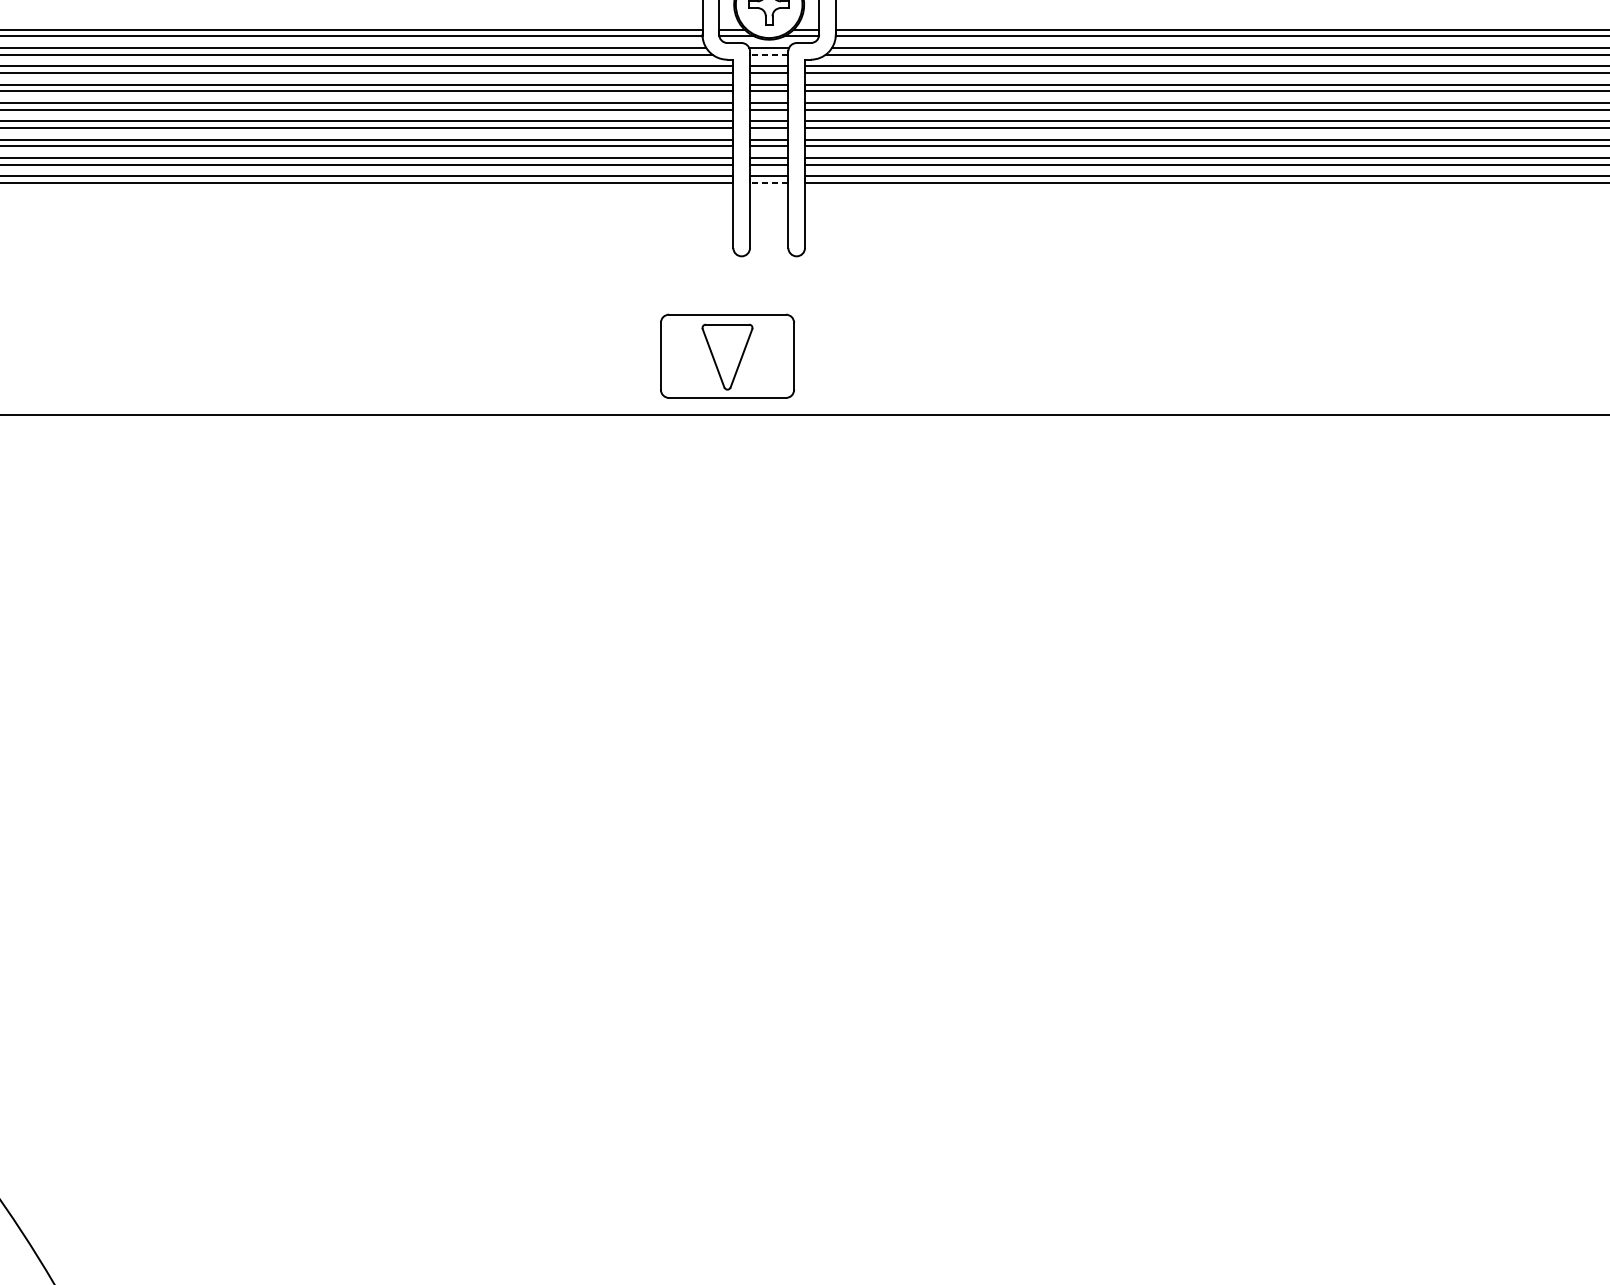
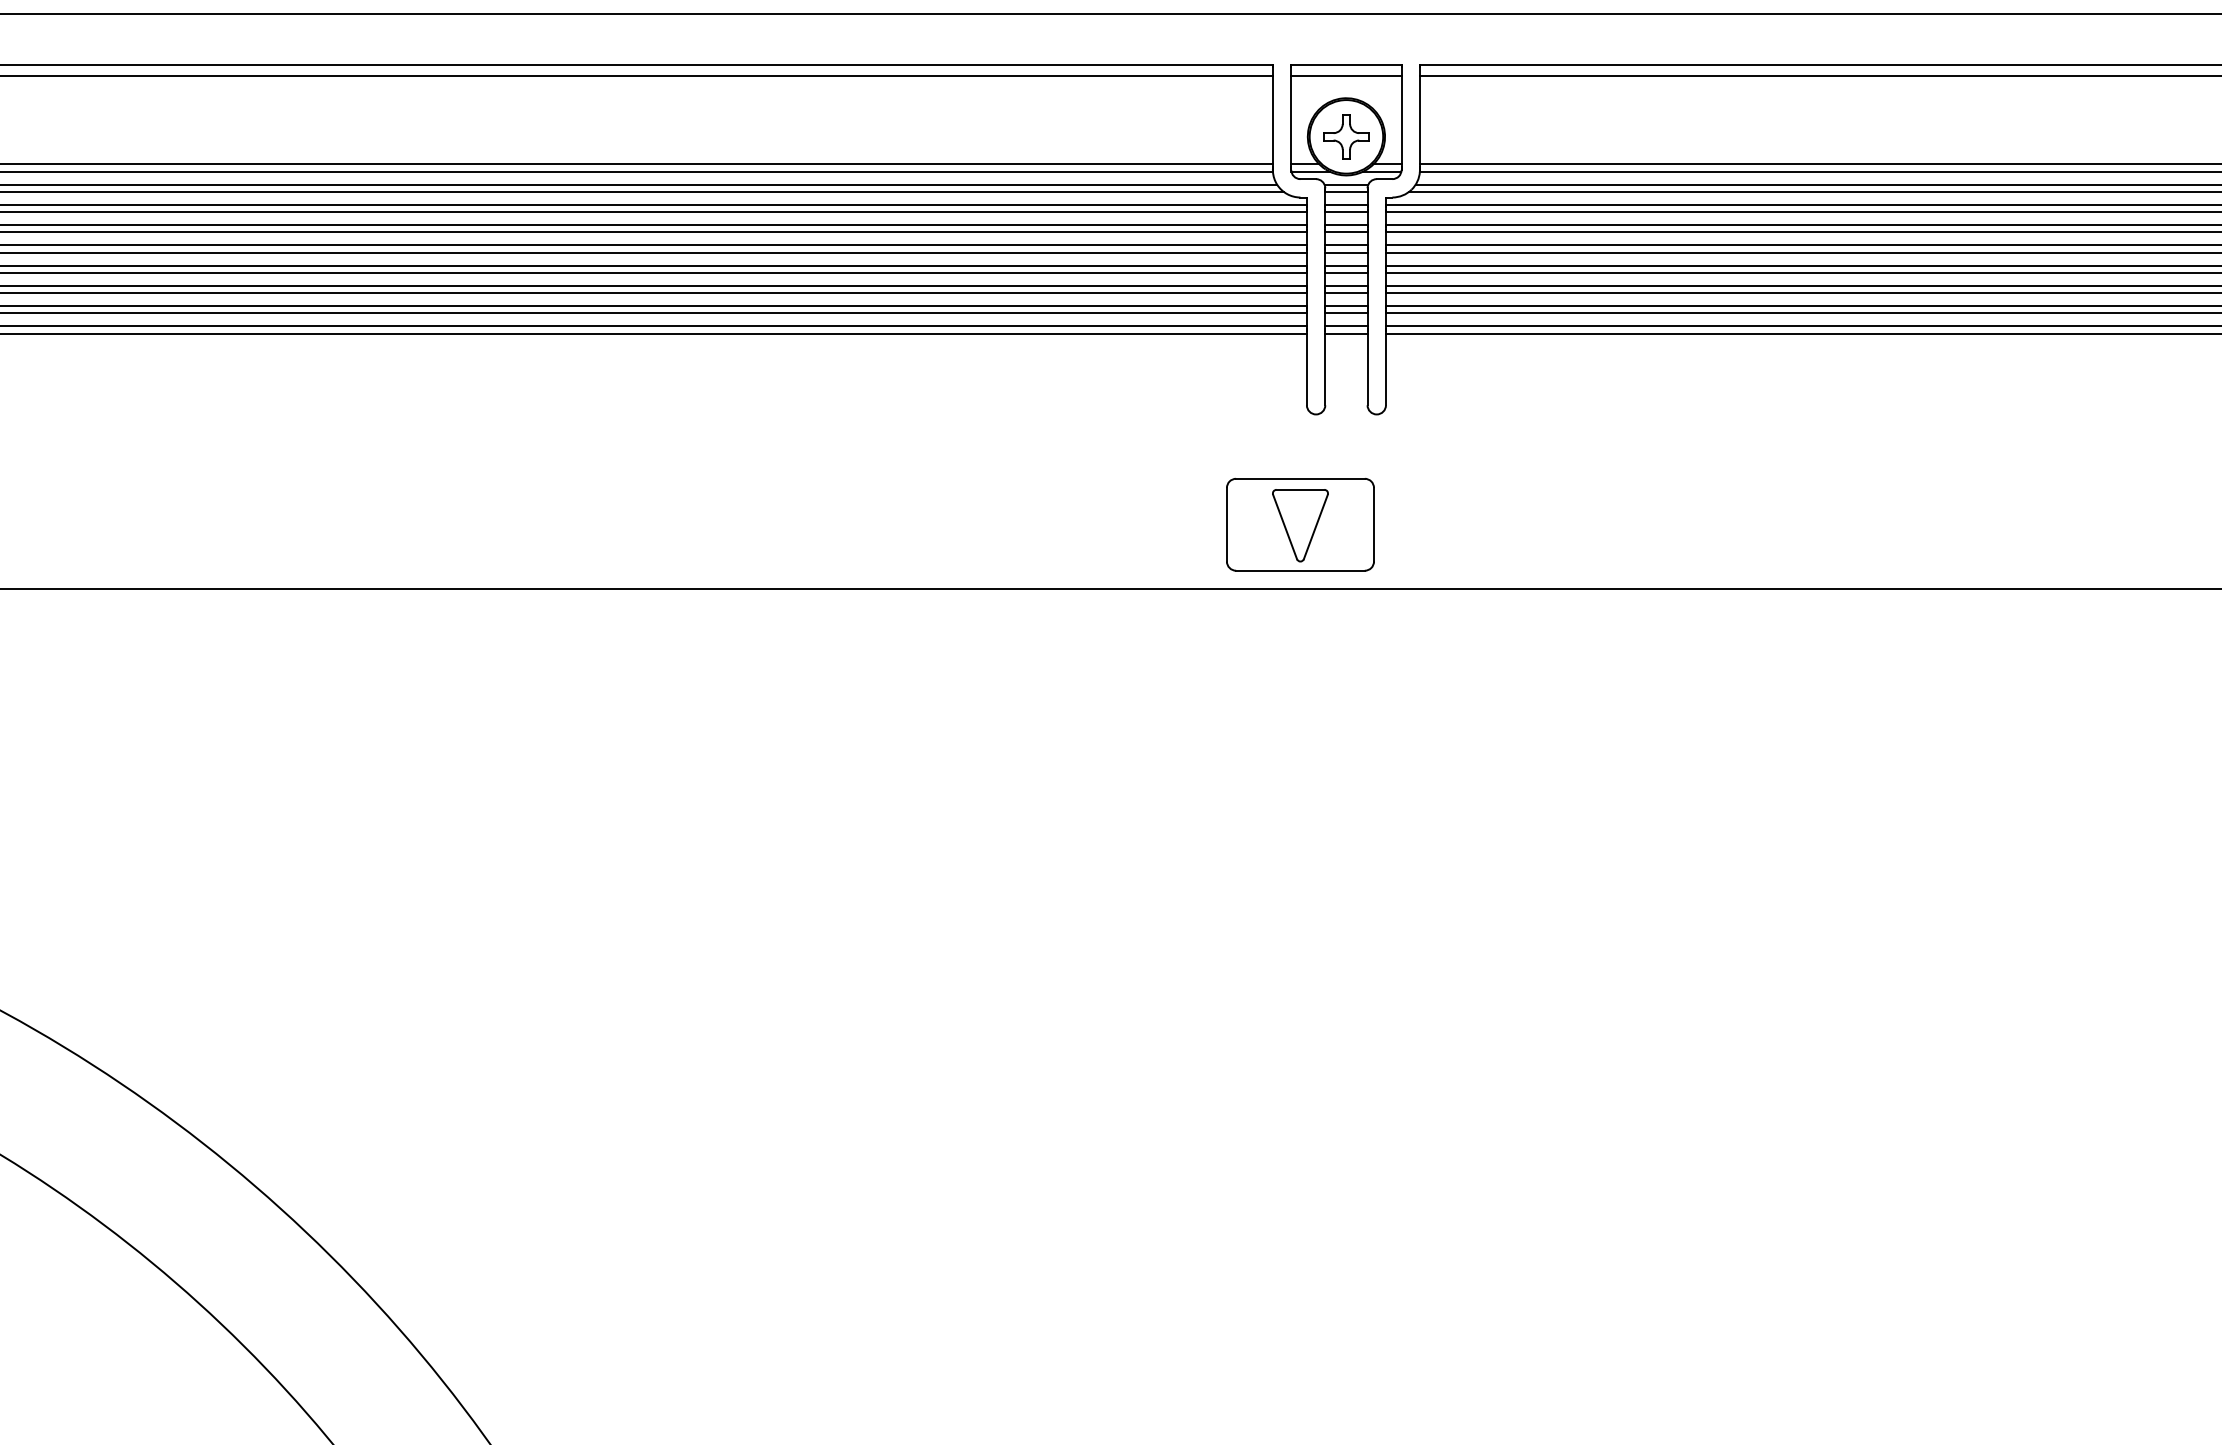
line: (768, 55) -> (1345, 192), dashed -> solid
line: (768, 182) -> (1345, 333), dashed -> solid

